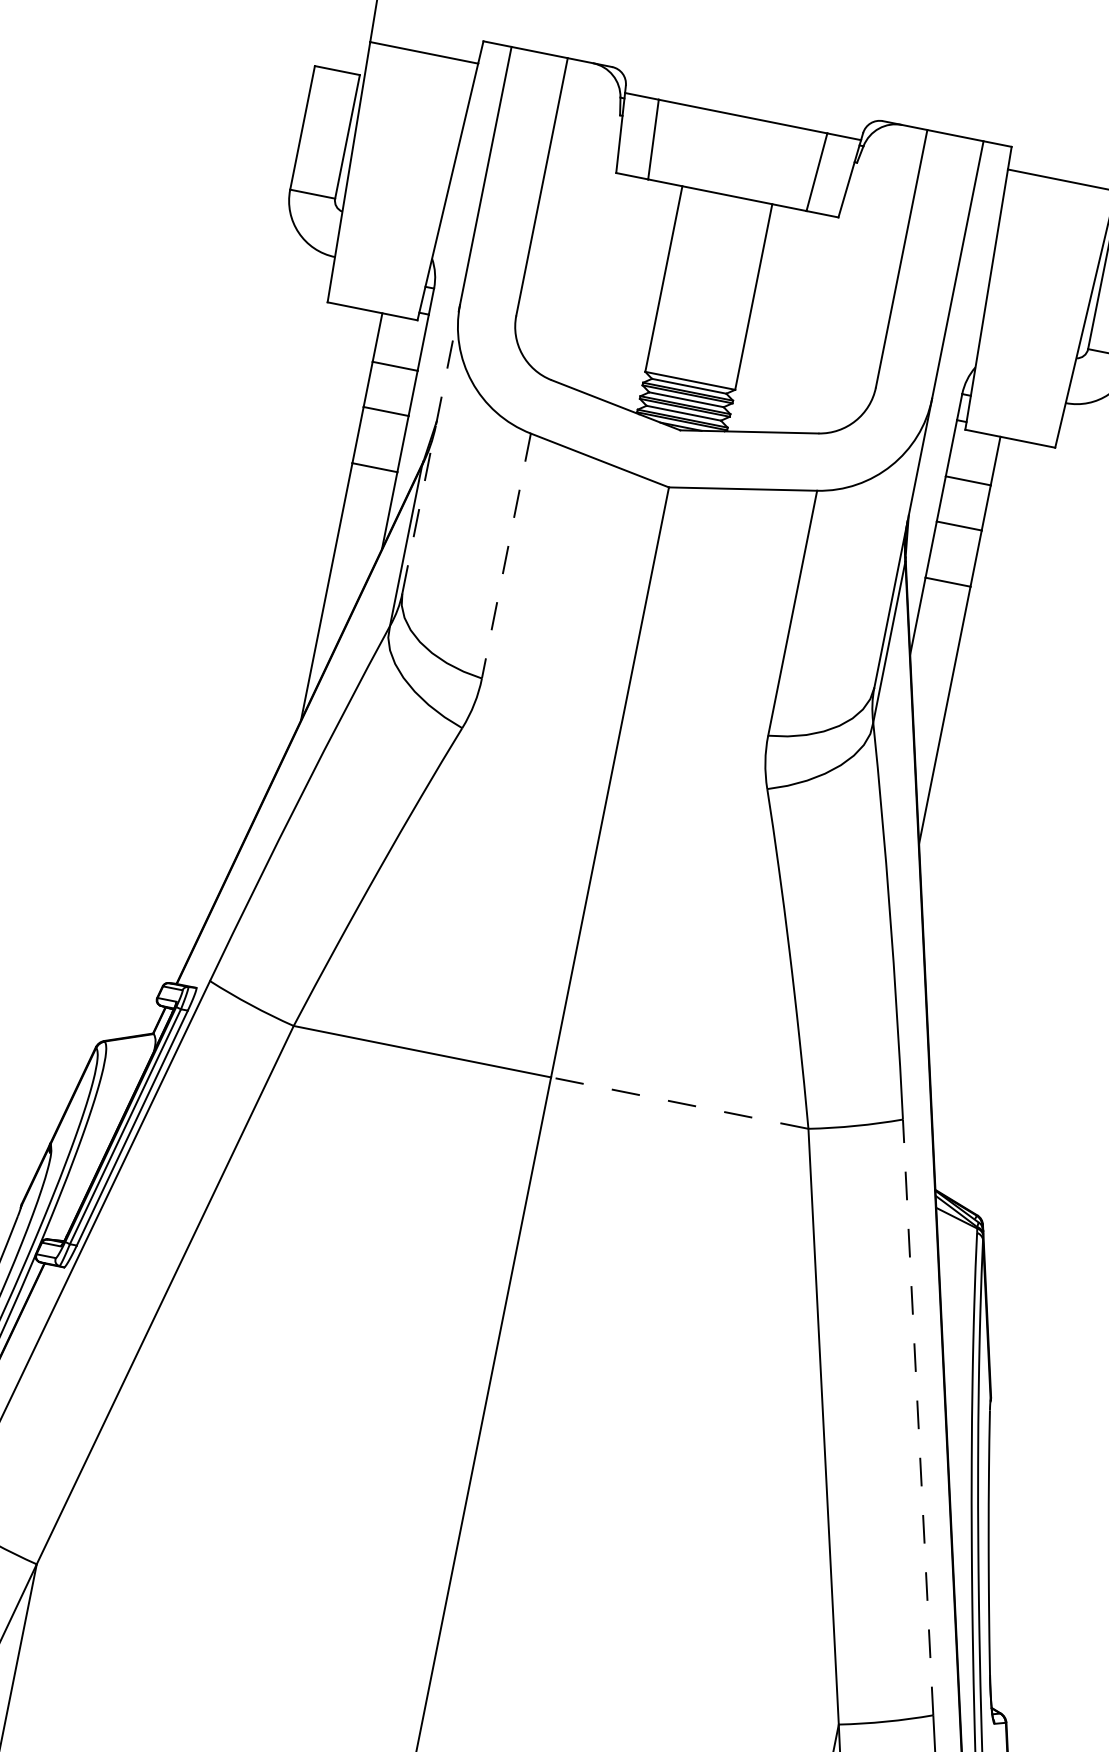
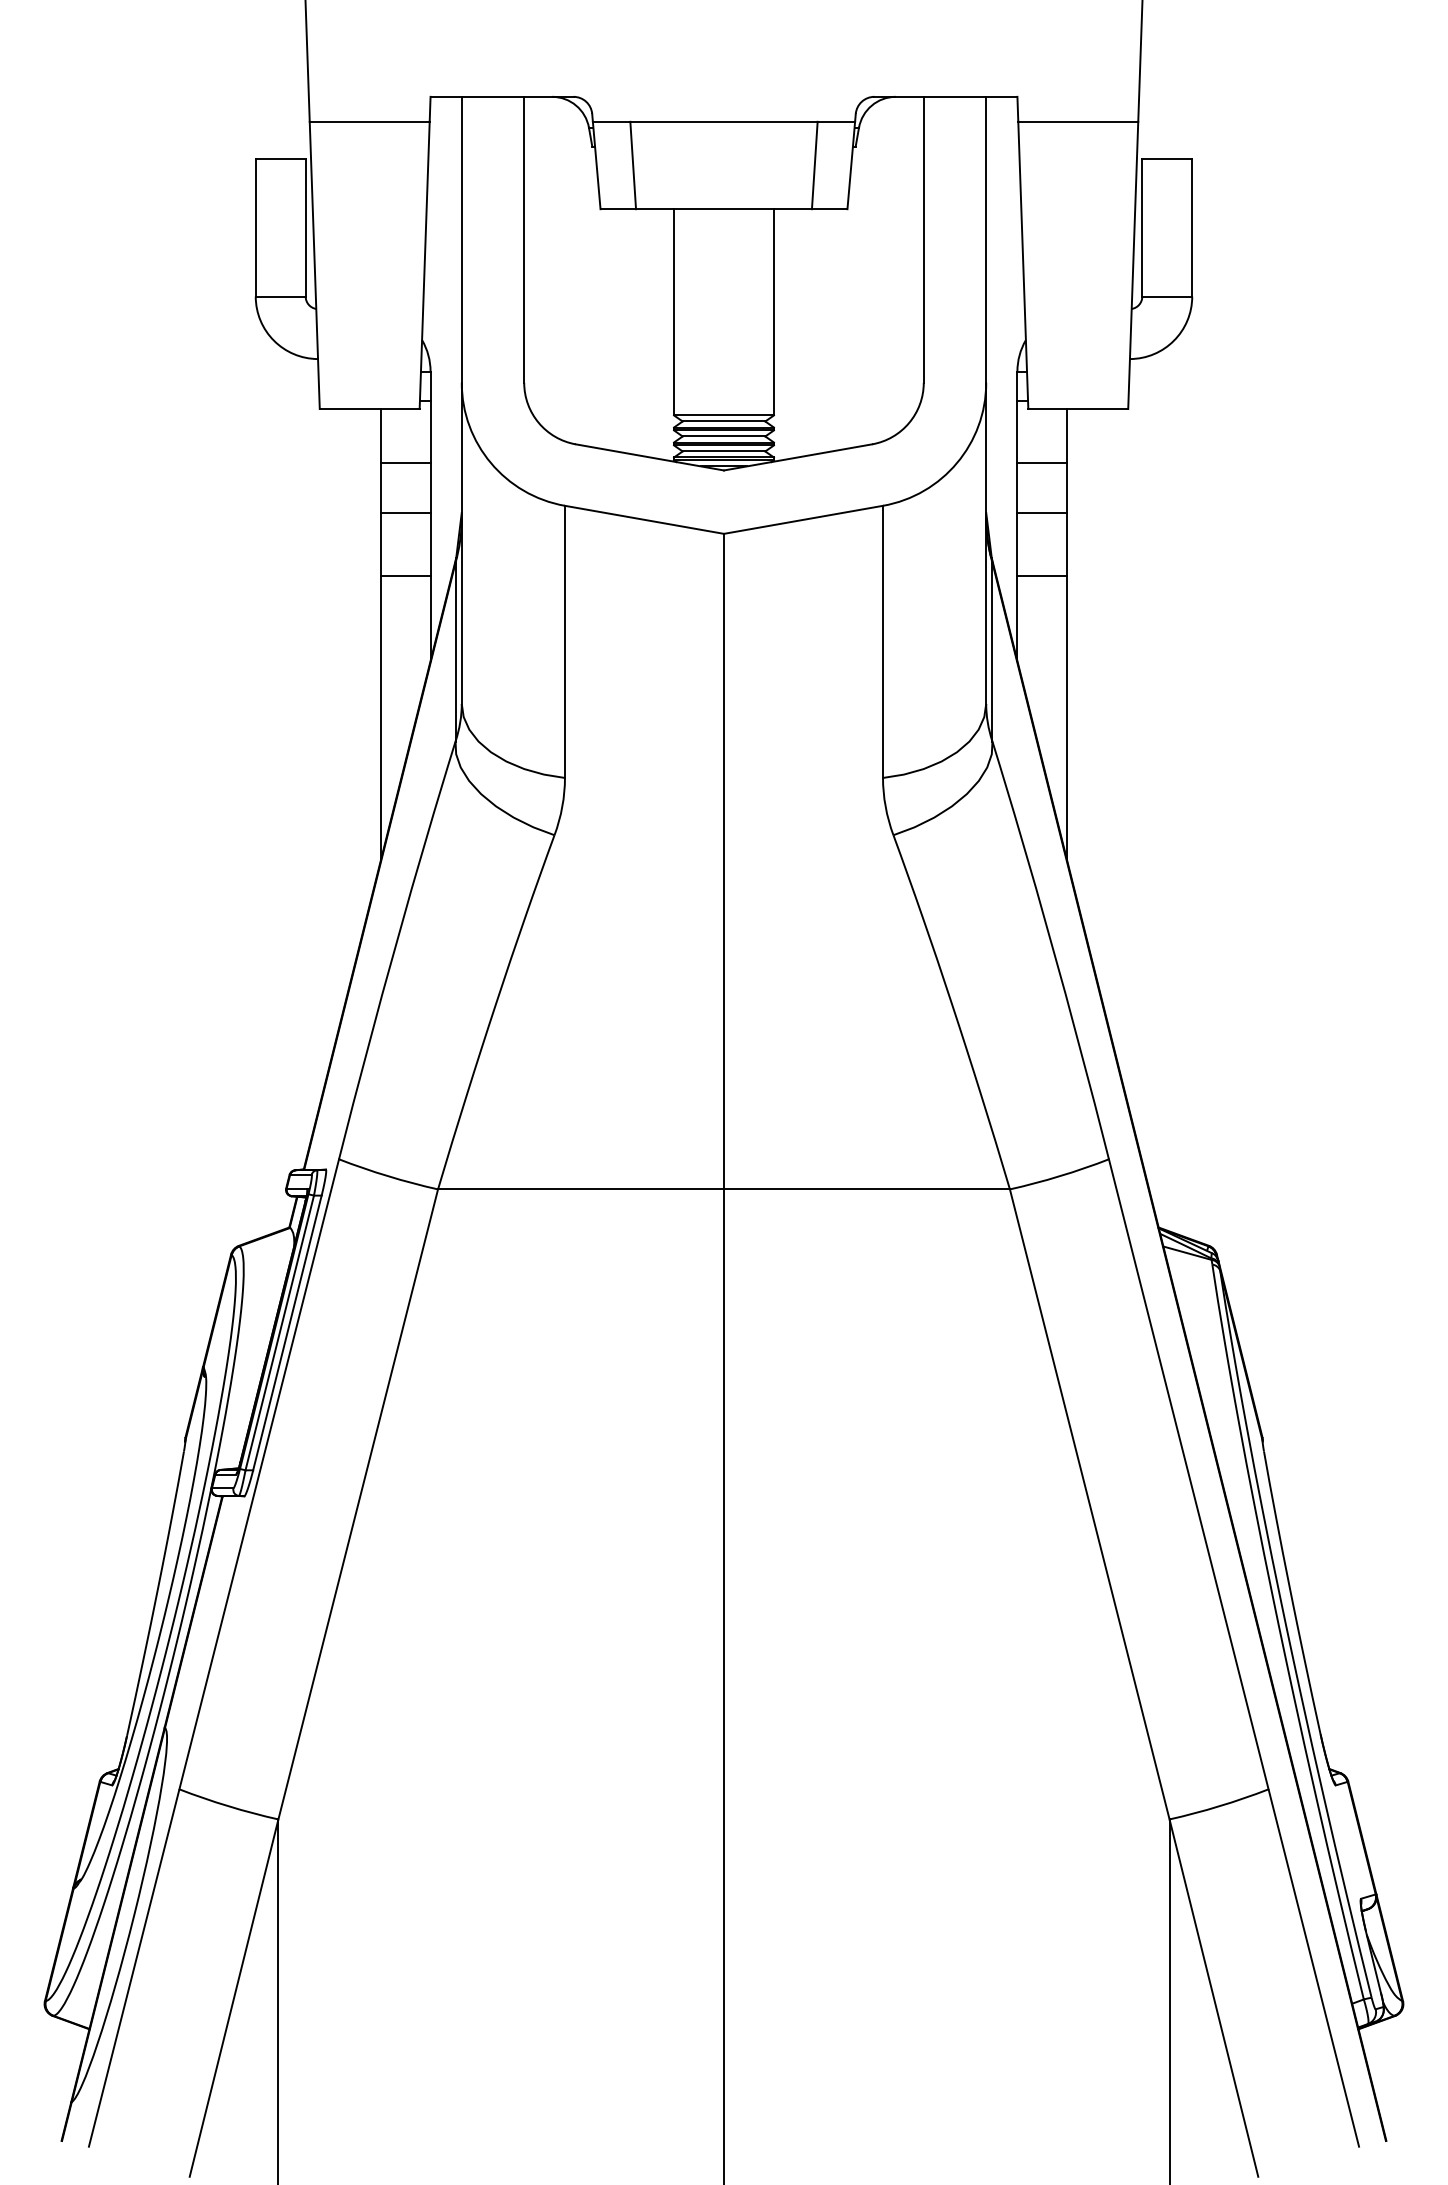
line: (430, 448) -> (461, 543), dashed -> solid
line: (505, 556) -> (564, 642), dashed -> solid
line: (679, 1103) -> (866, 1189), dashed -> solid
line: (917, 1417) -> (1188, 1474), dashed -> solid

